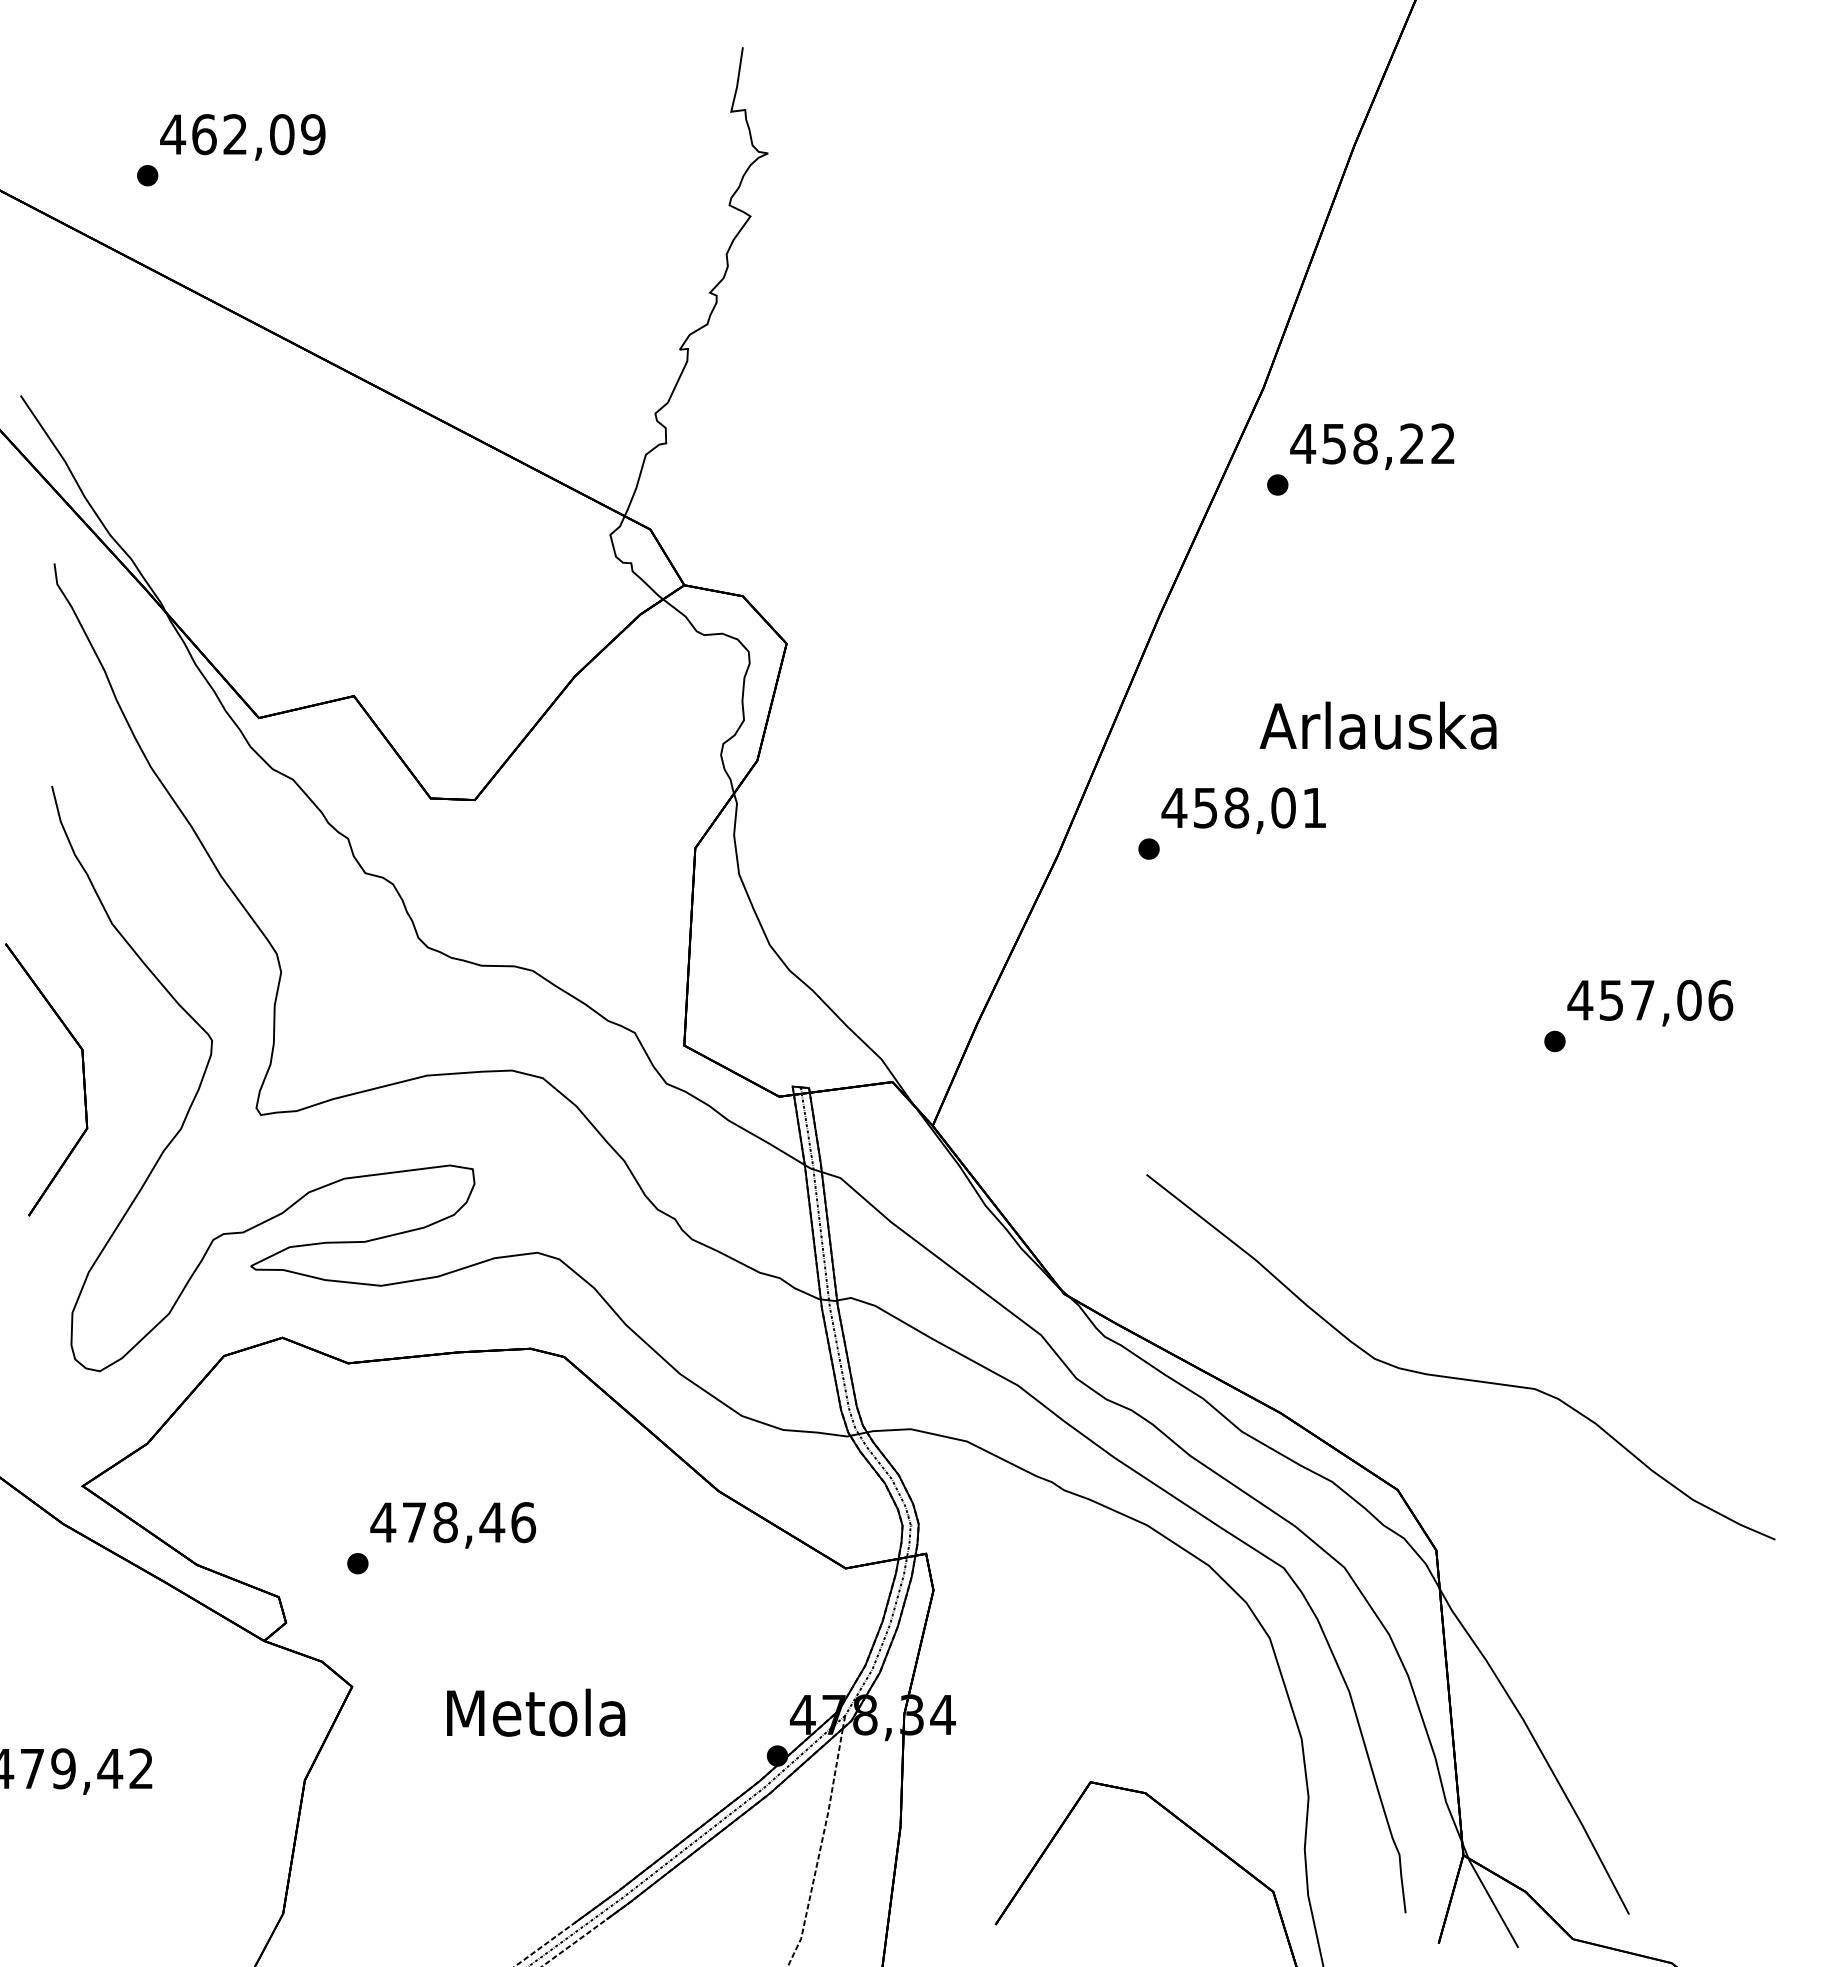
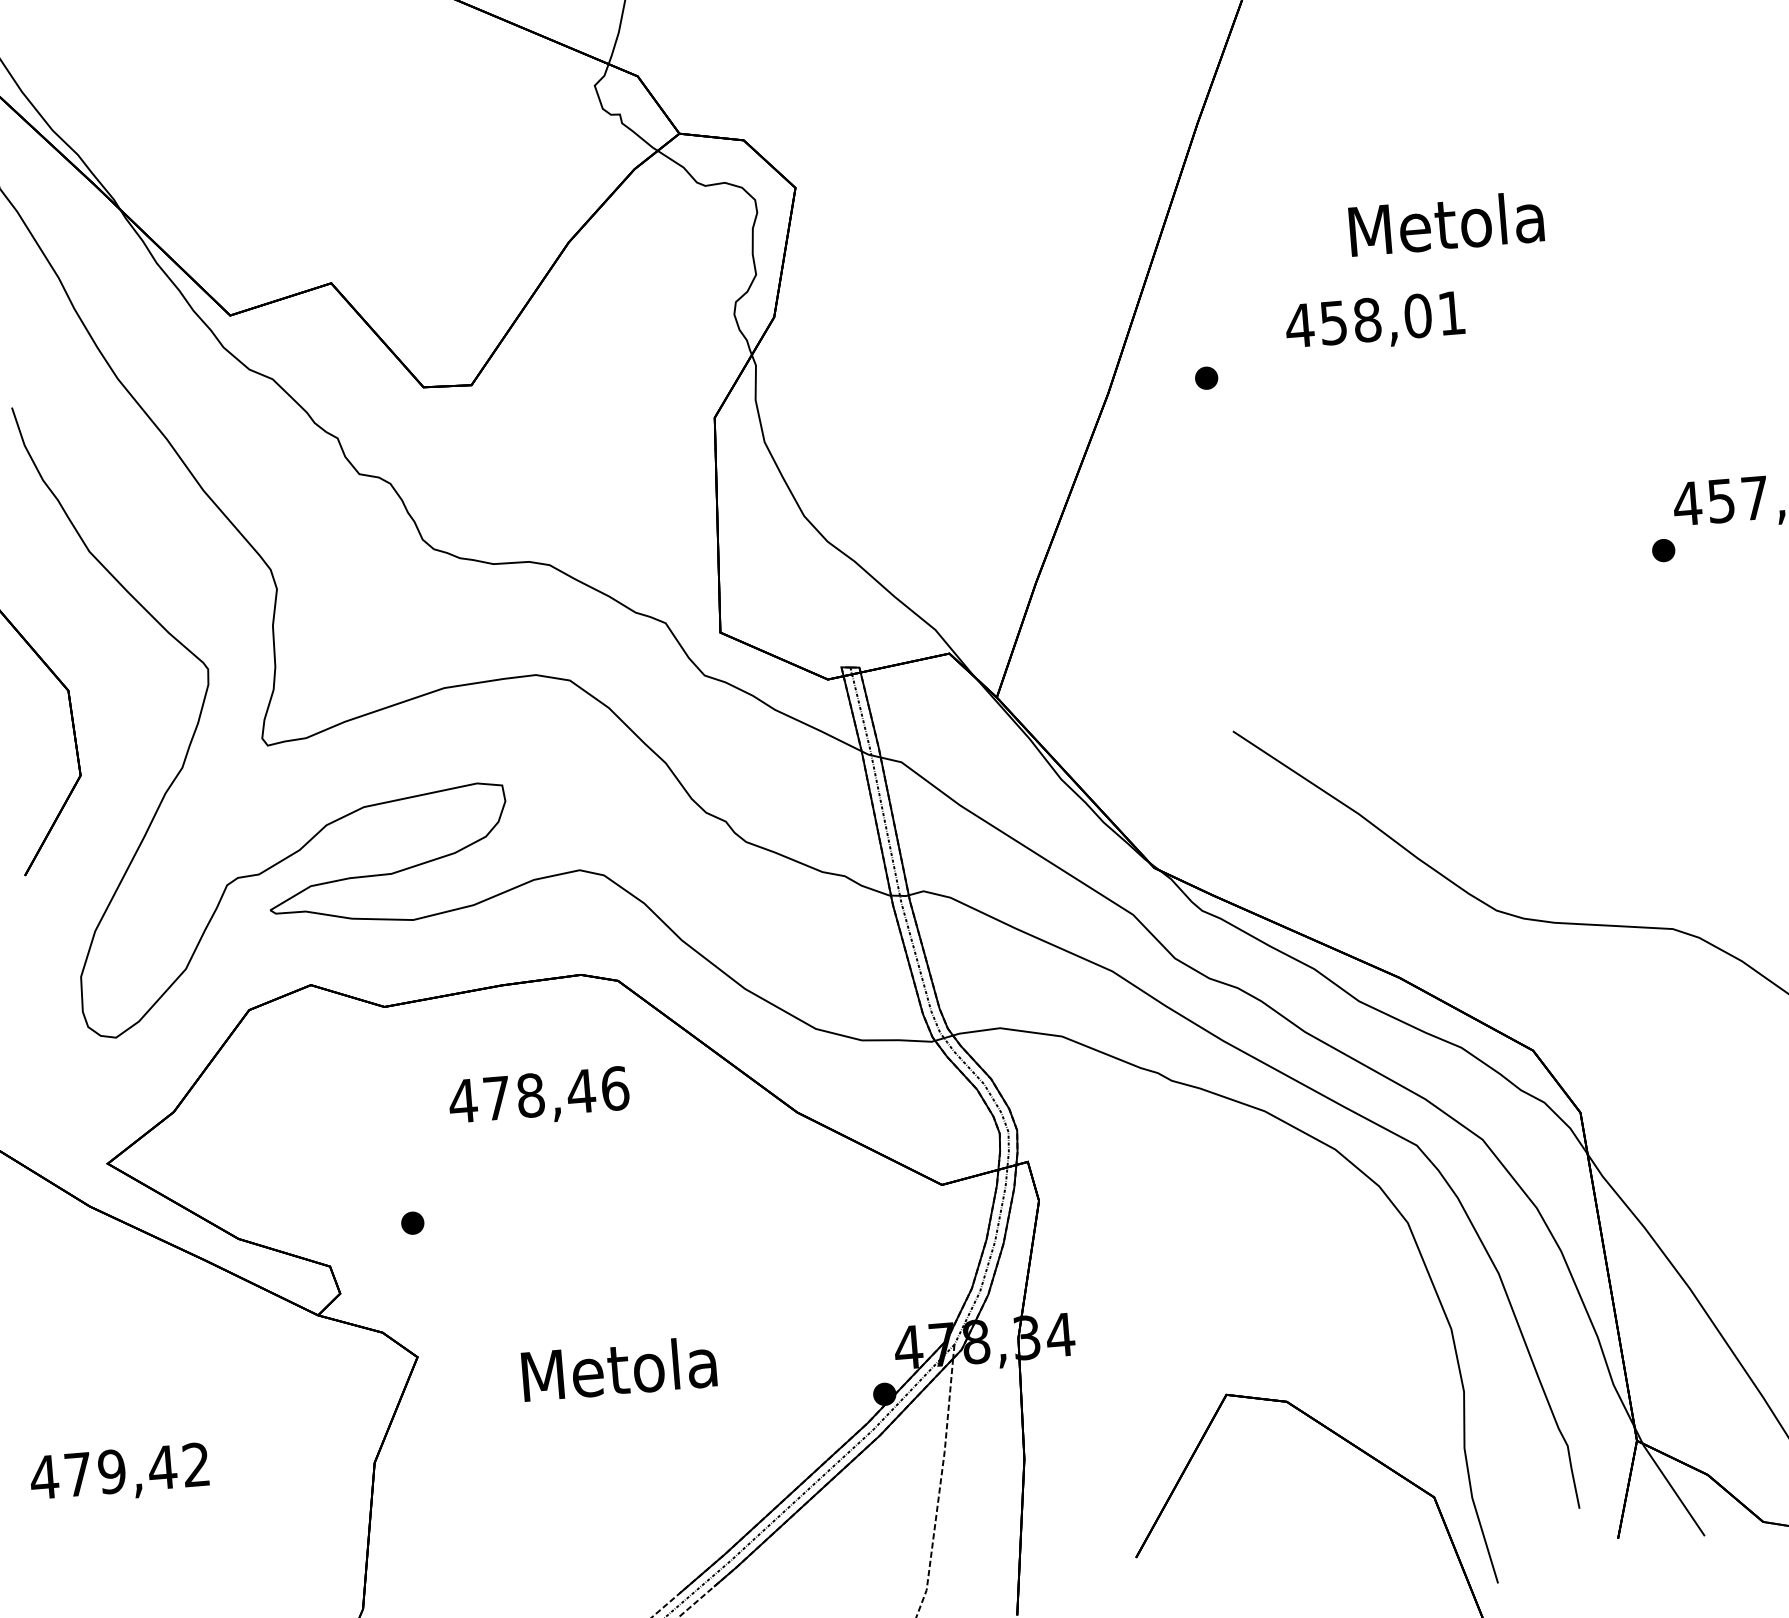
text: (1377, 725) -> (1443, 223), Arlauska -> Metola
text: (1243, 810) -> (1374, 322), moved
text: (453, 1525) -> (539, 1098), moved

